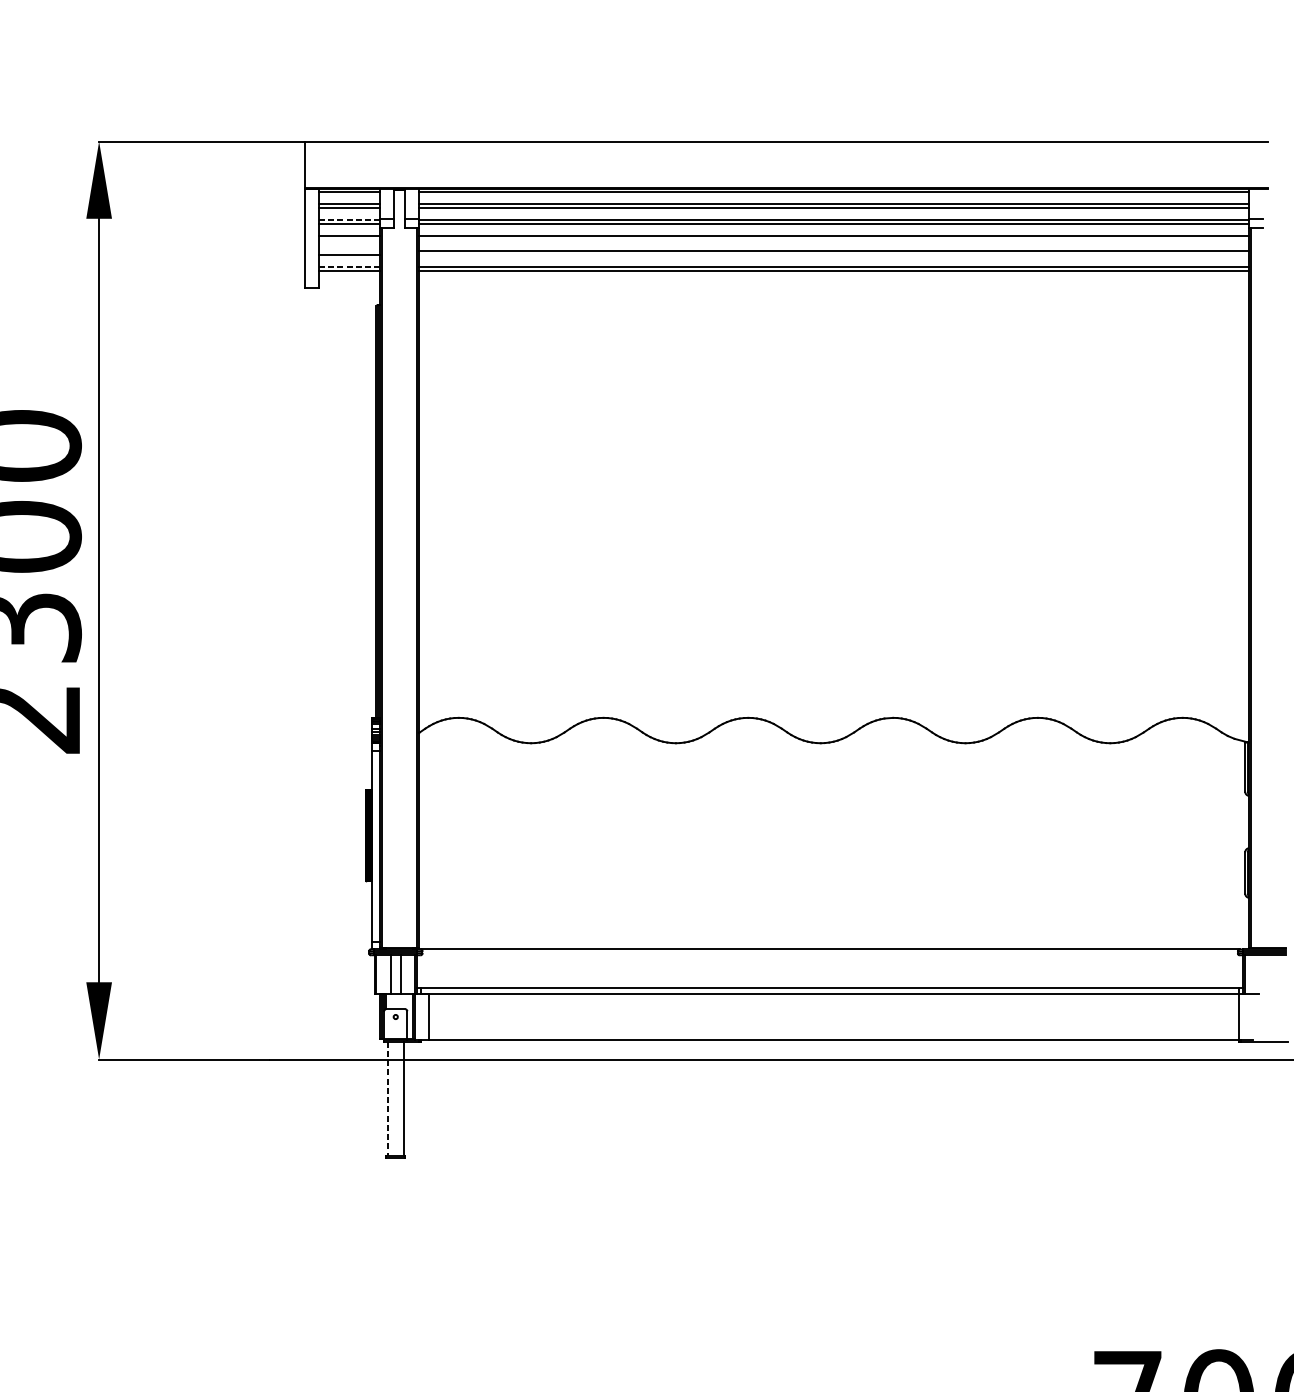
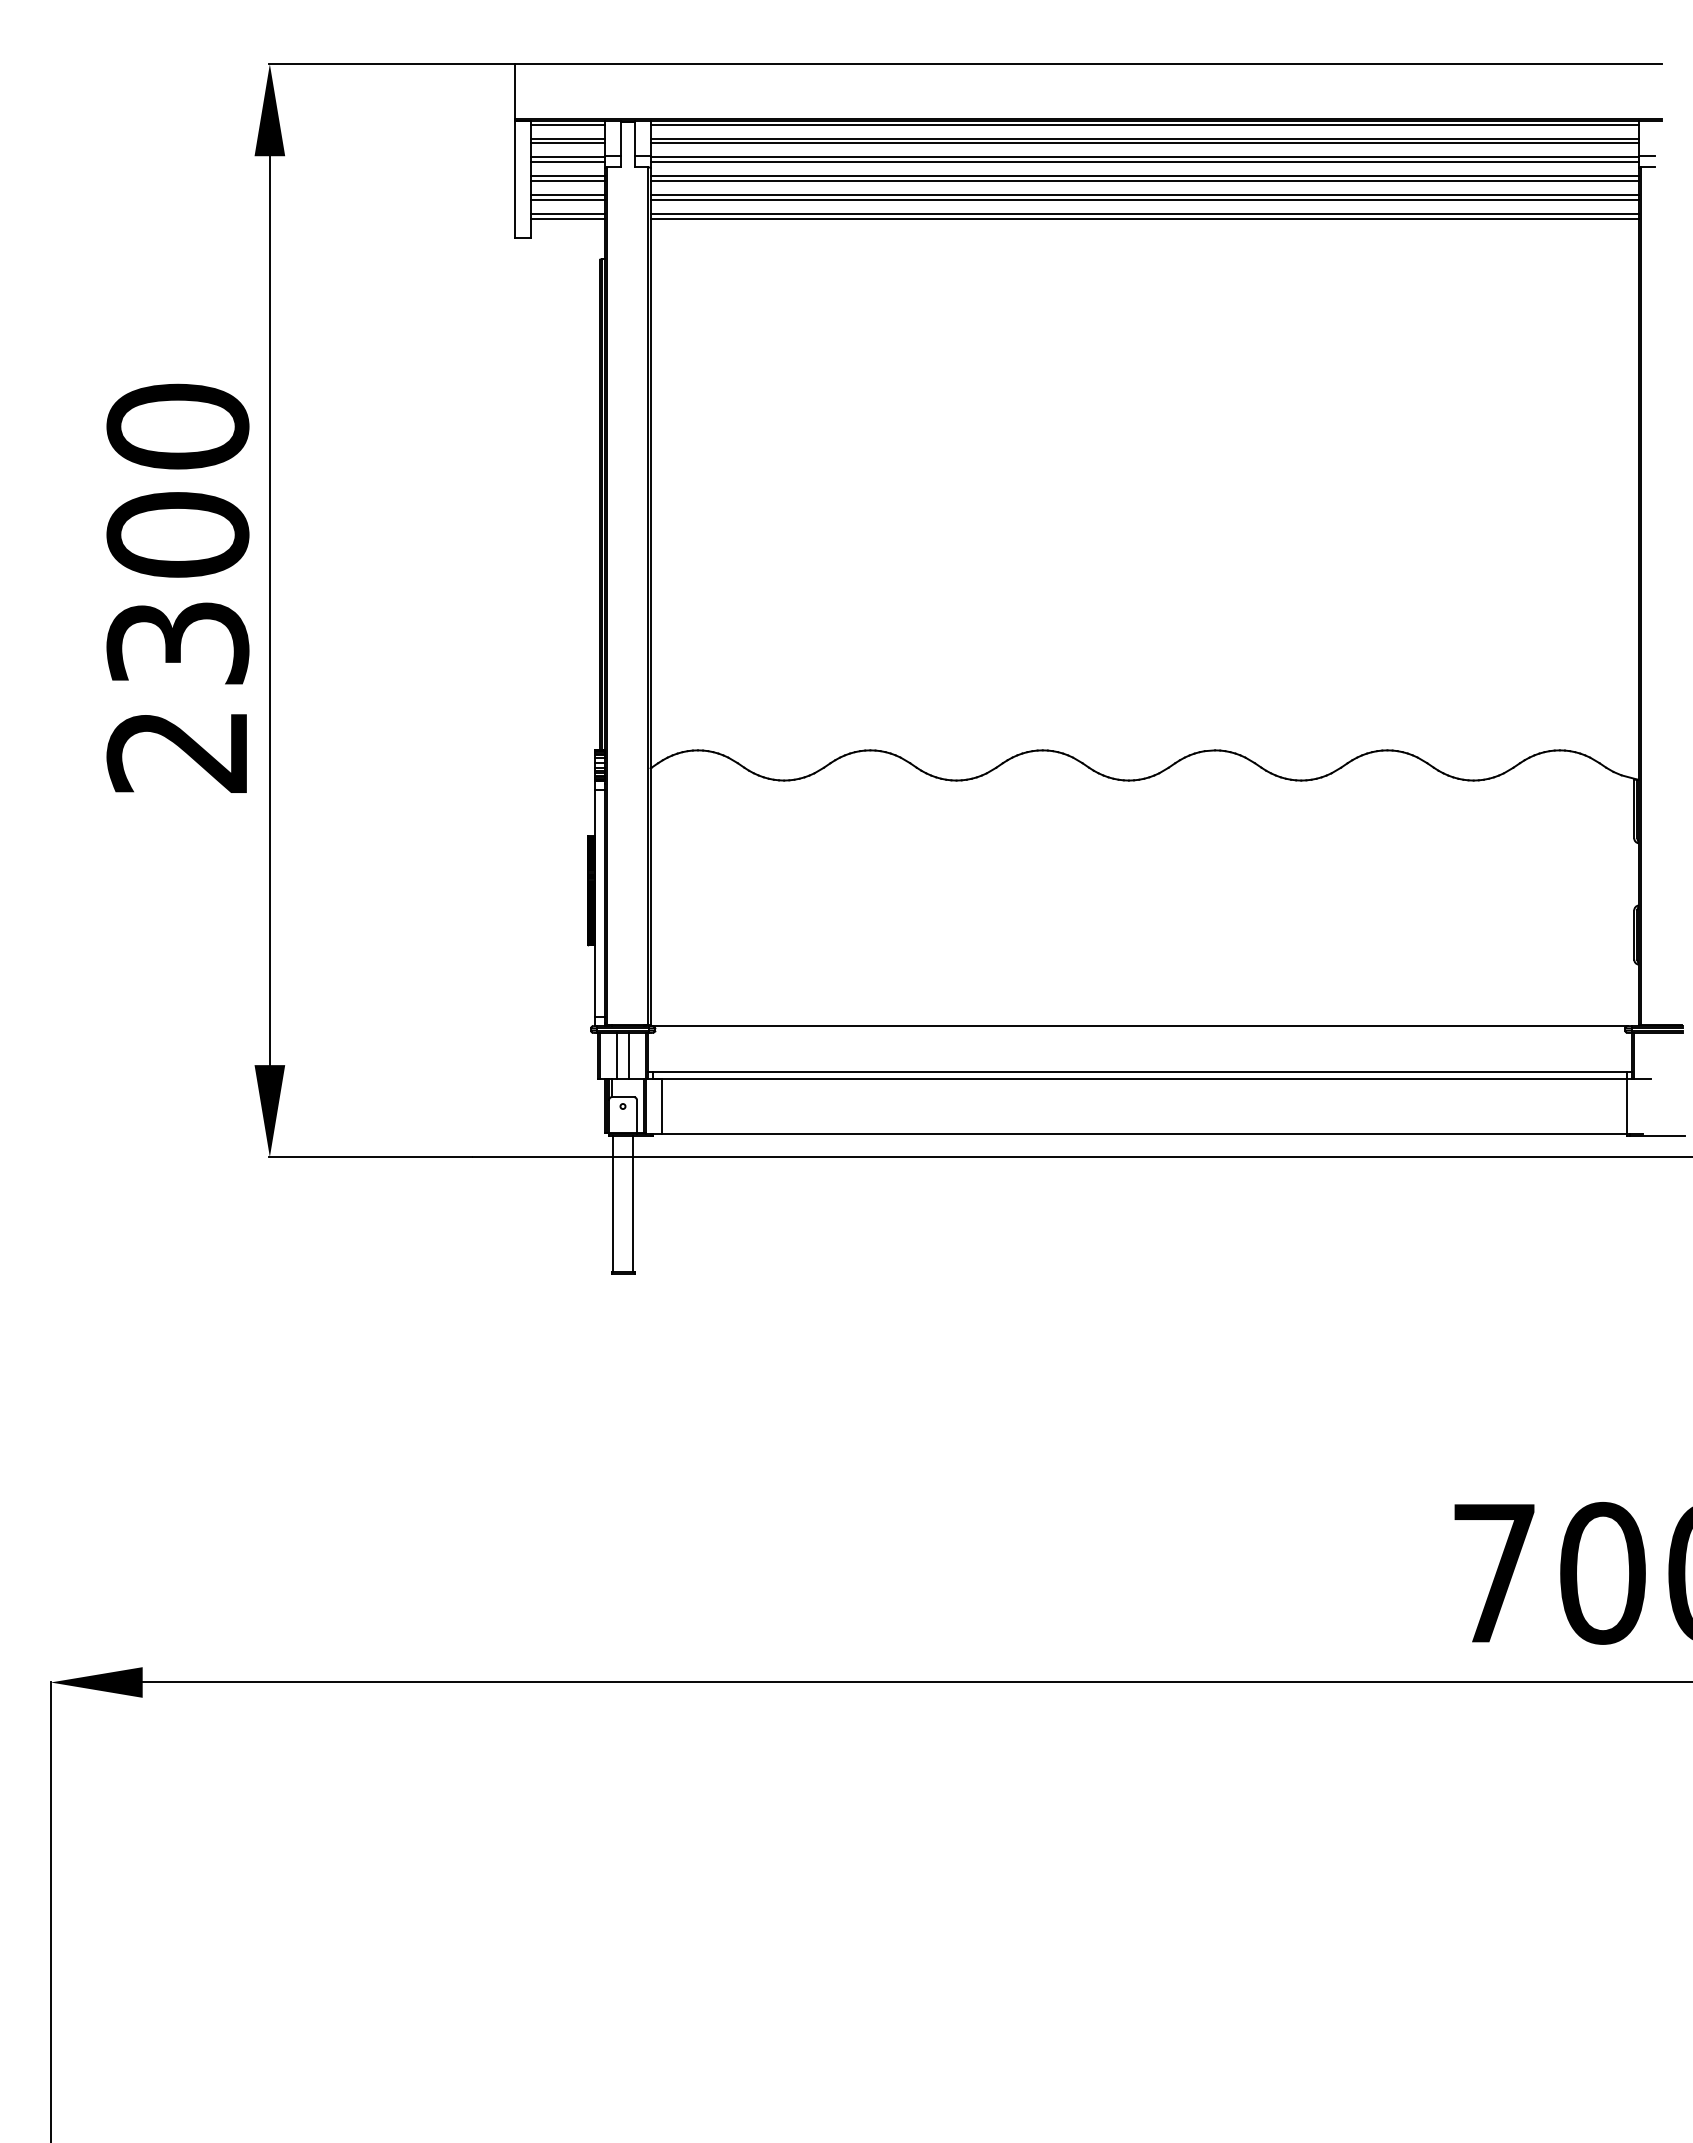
line: (349, 219) -> (567, 157), dashed -> solid
line: (349, 239) -> (567, 180), added
line: (833, 239) -> (1144, 180), added
line: (349, 251) -> (567, 195), added
line: (833, 255) -> (1144, 199), added
line: (349, 266) -> (567, 213), dashed -> solid
line: (387, 1099) -> (613, 1204), dashed -> solid

